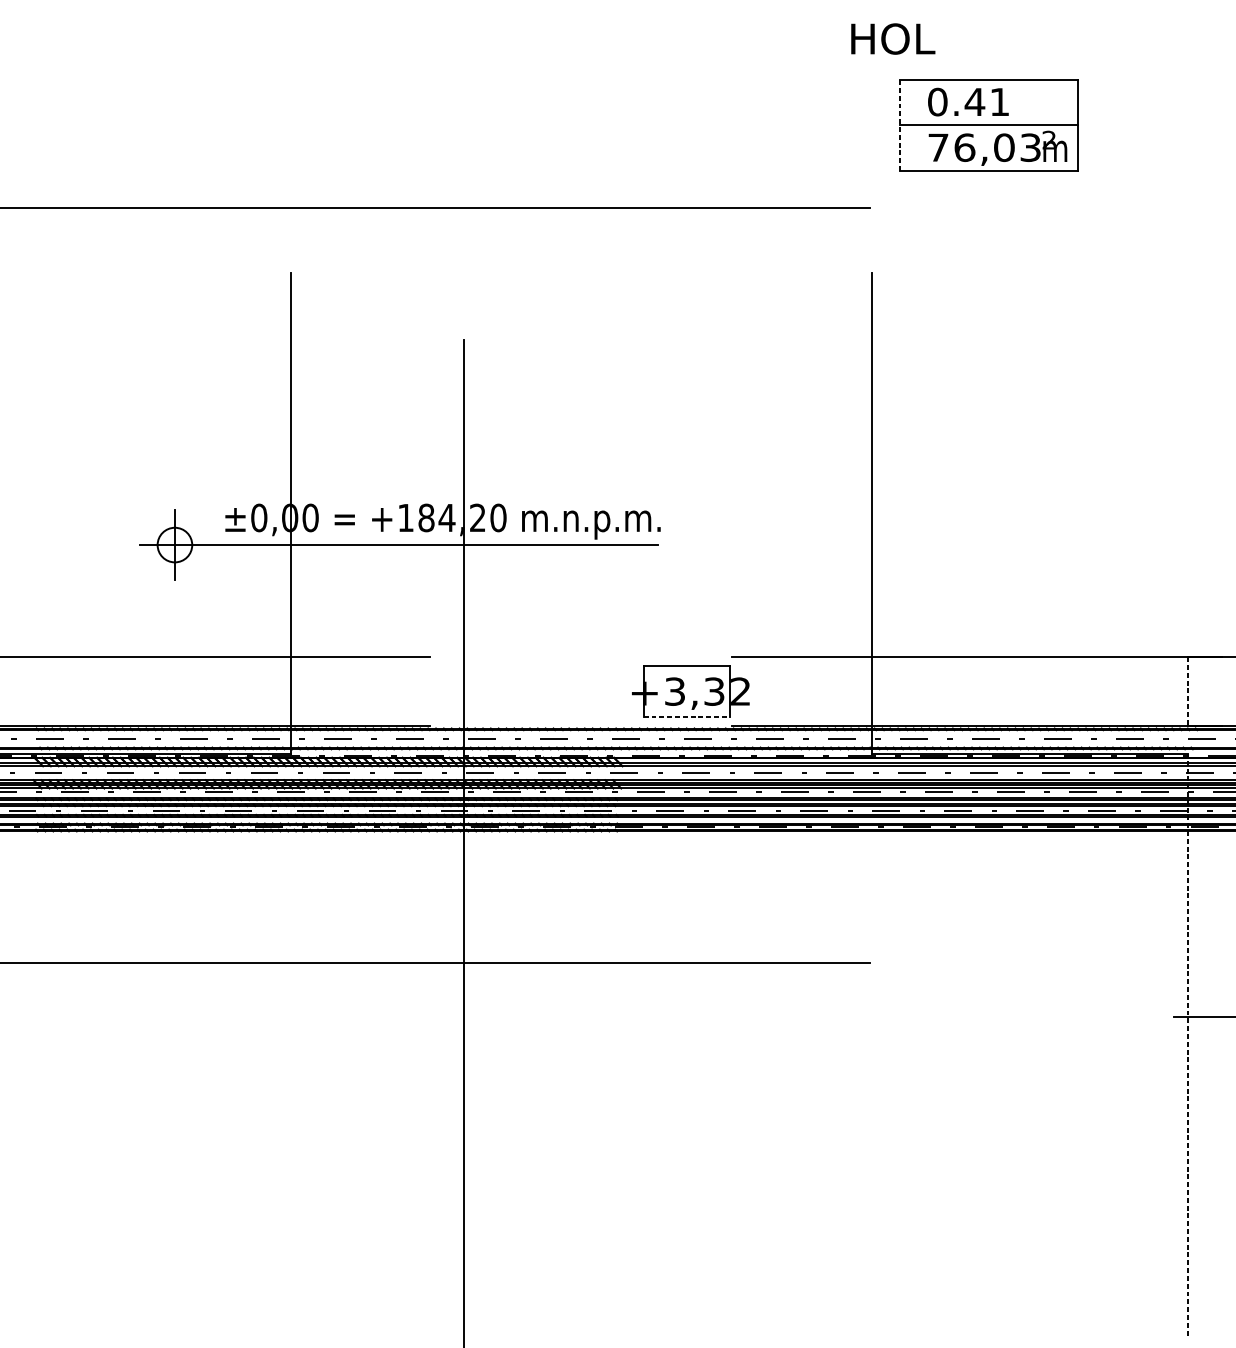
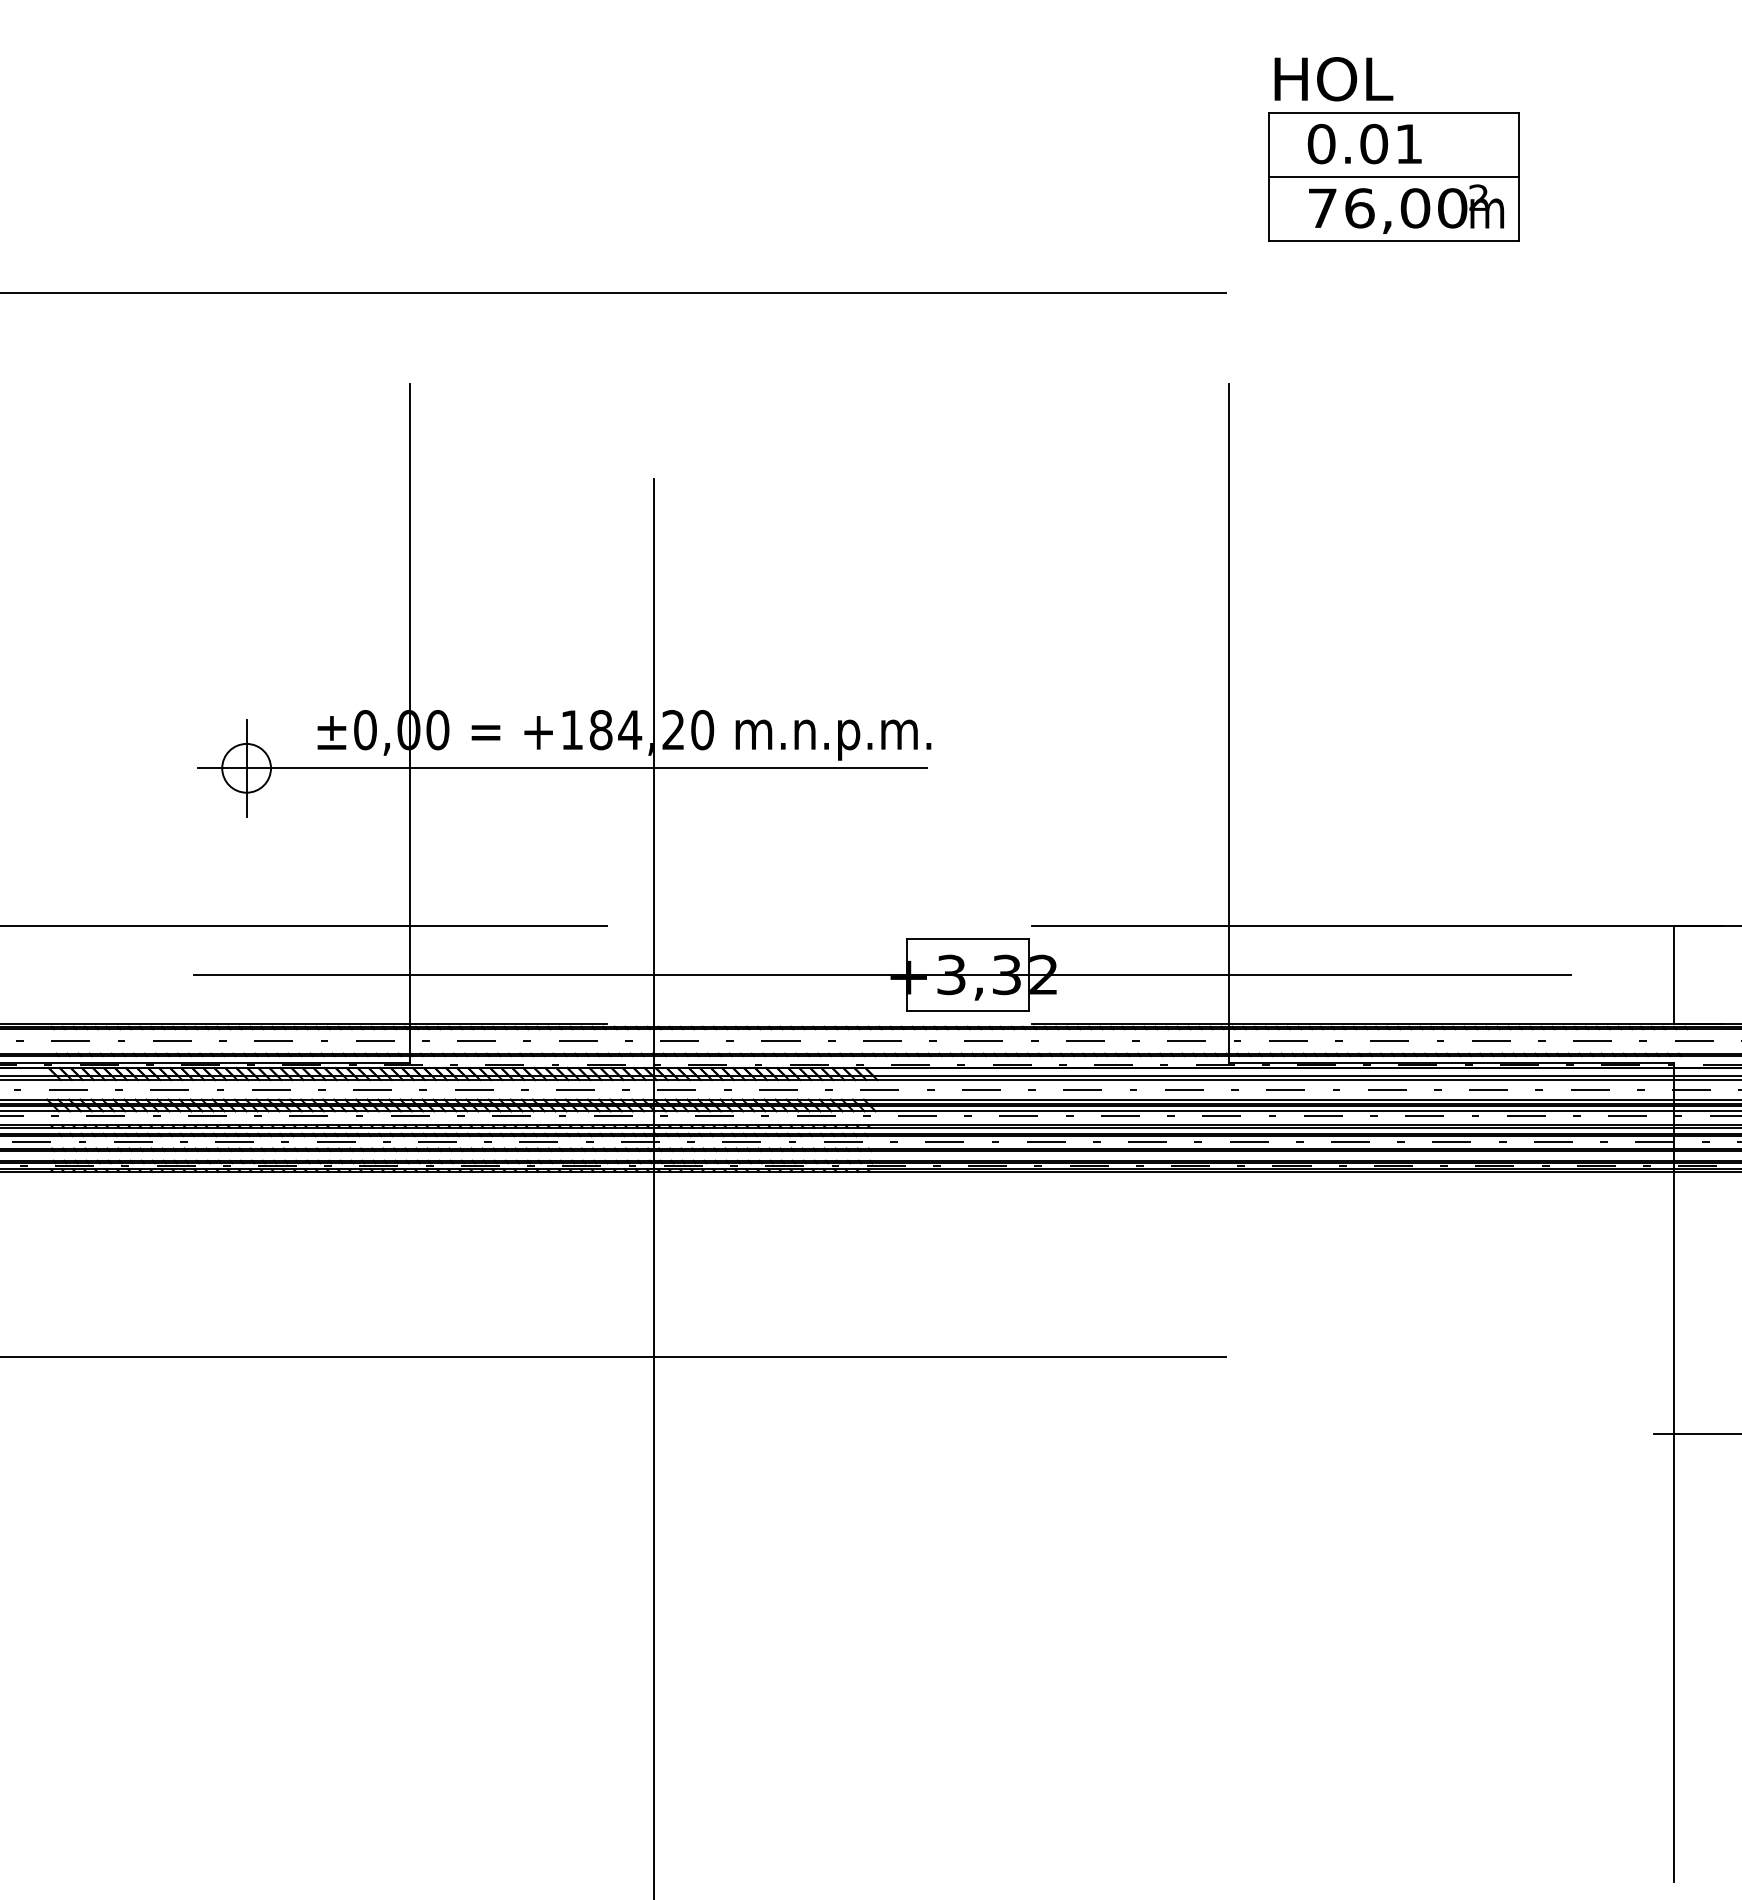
text: (892, 39) -> (1333, 79), moved
text: (974, 101) -> (1373, 143), 0.41 -> 0.01
line: (900, 125) -> (1268, 176), dashed -> solid
text: (1030, 147) -> (1452, 208), 76,03 -> 76,00
line: (626, 692) -> (882, 975), added
line: (1187, 692) -> (1673, 975), dashed -> solid
line: (687, 717) -> (968, 1011), dashed -> solid
line: (1187, 1044) -> (1673, 1472), dashed -> solid

